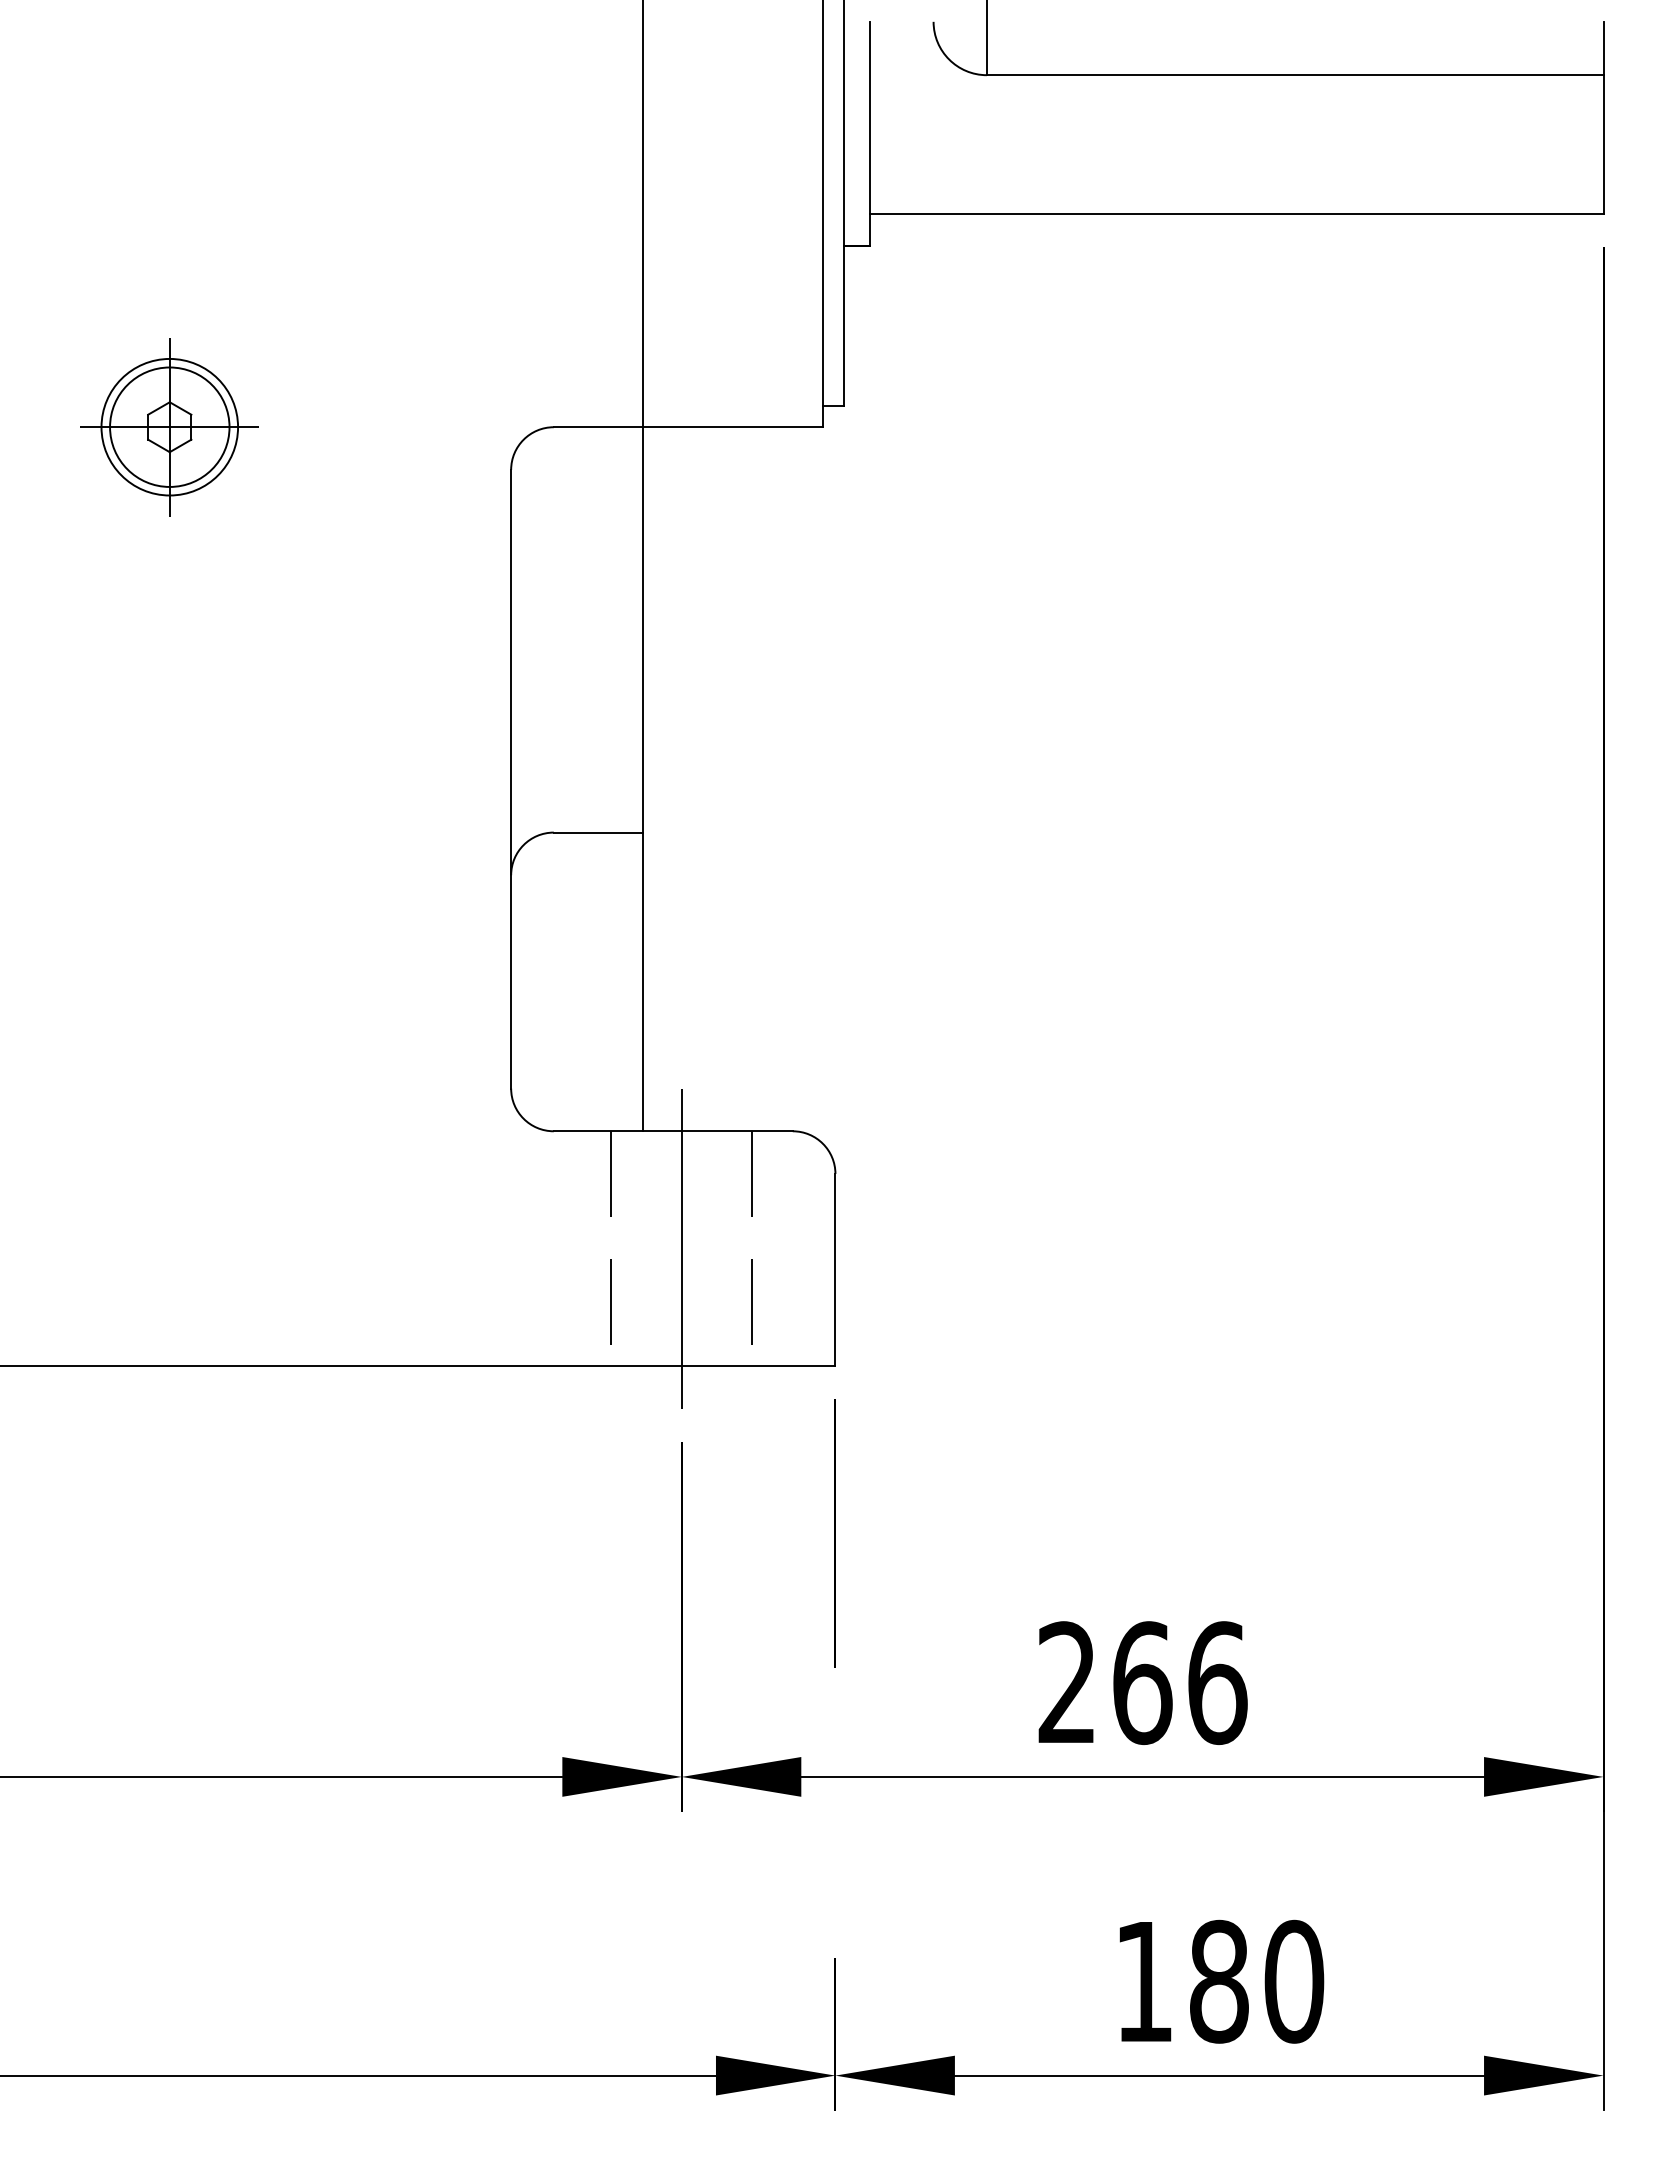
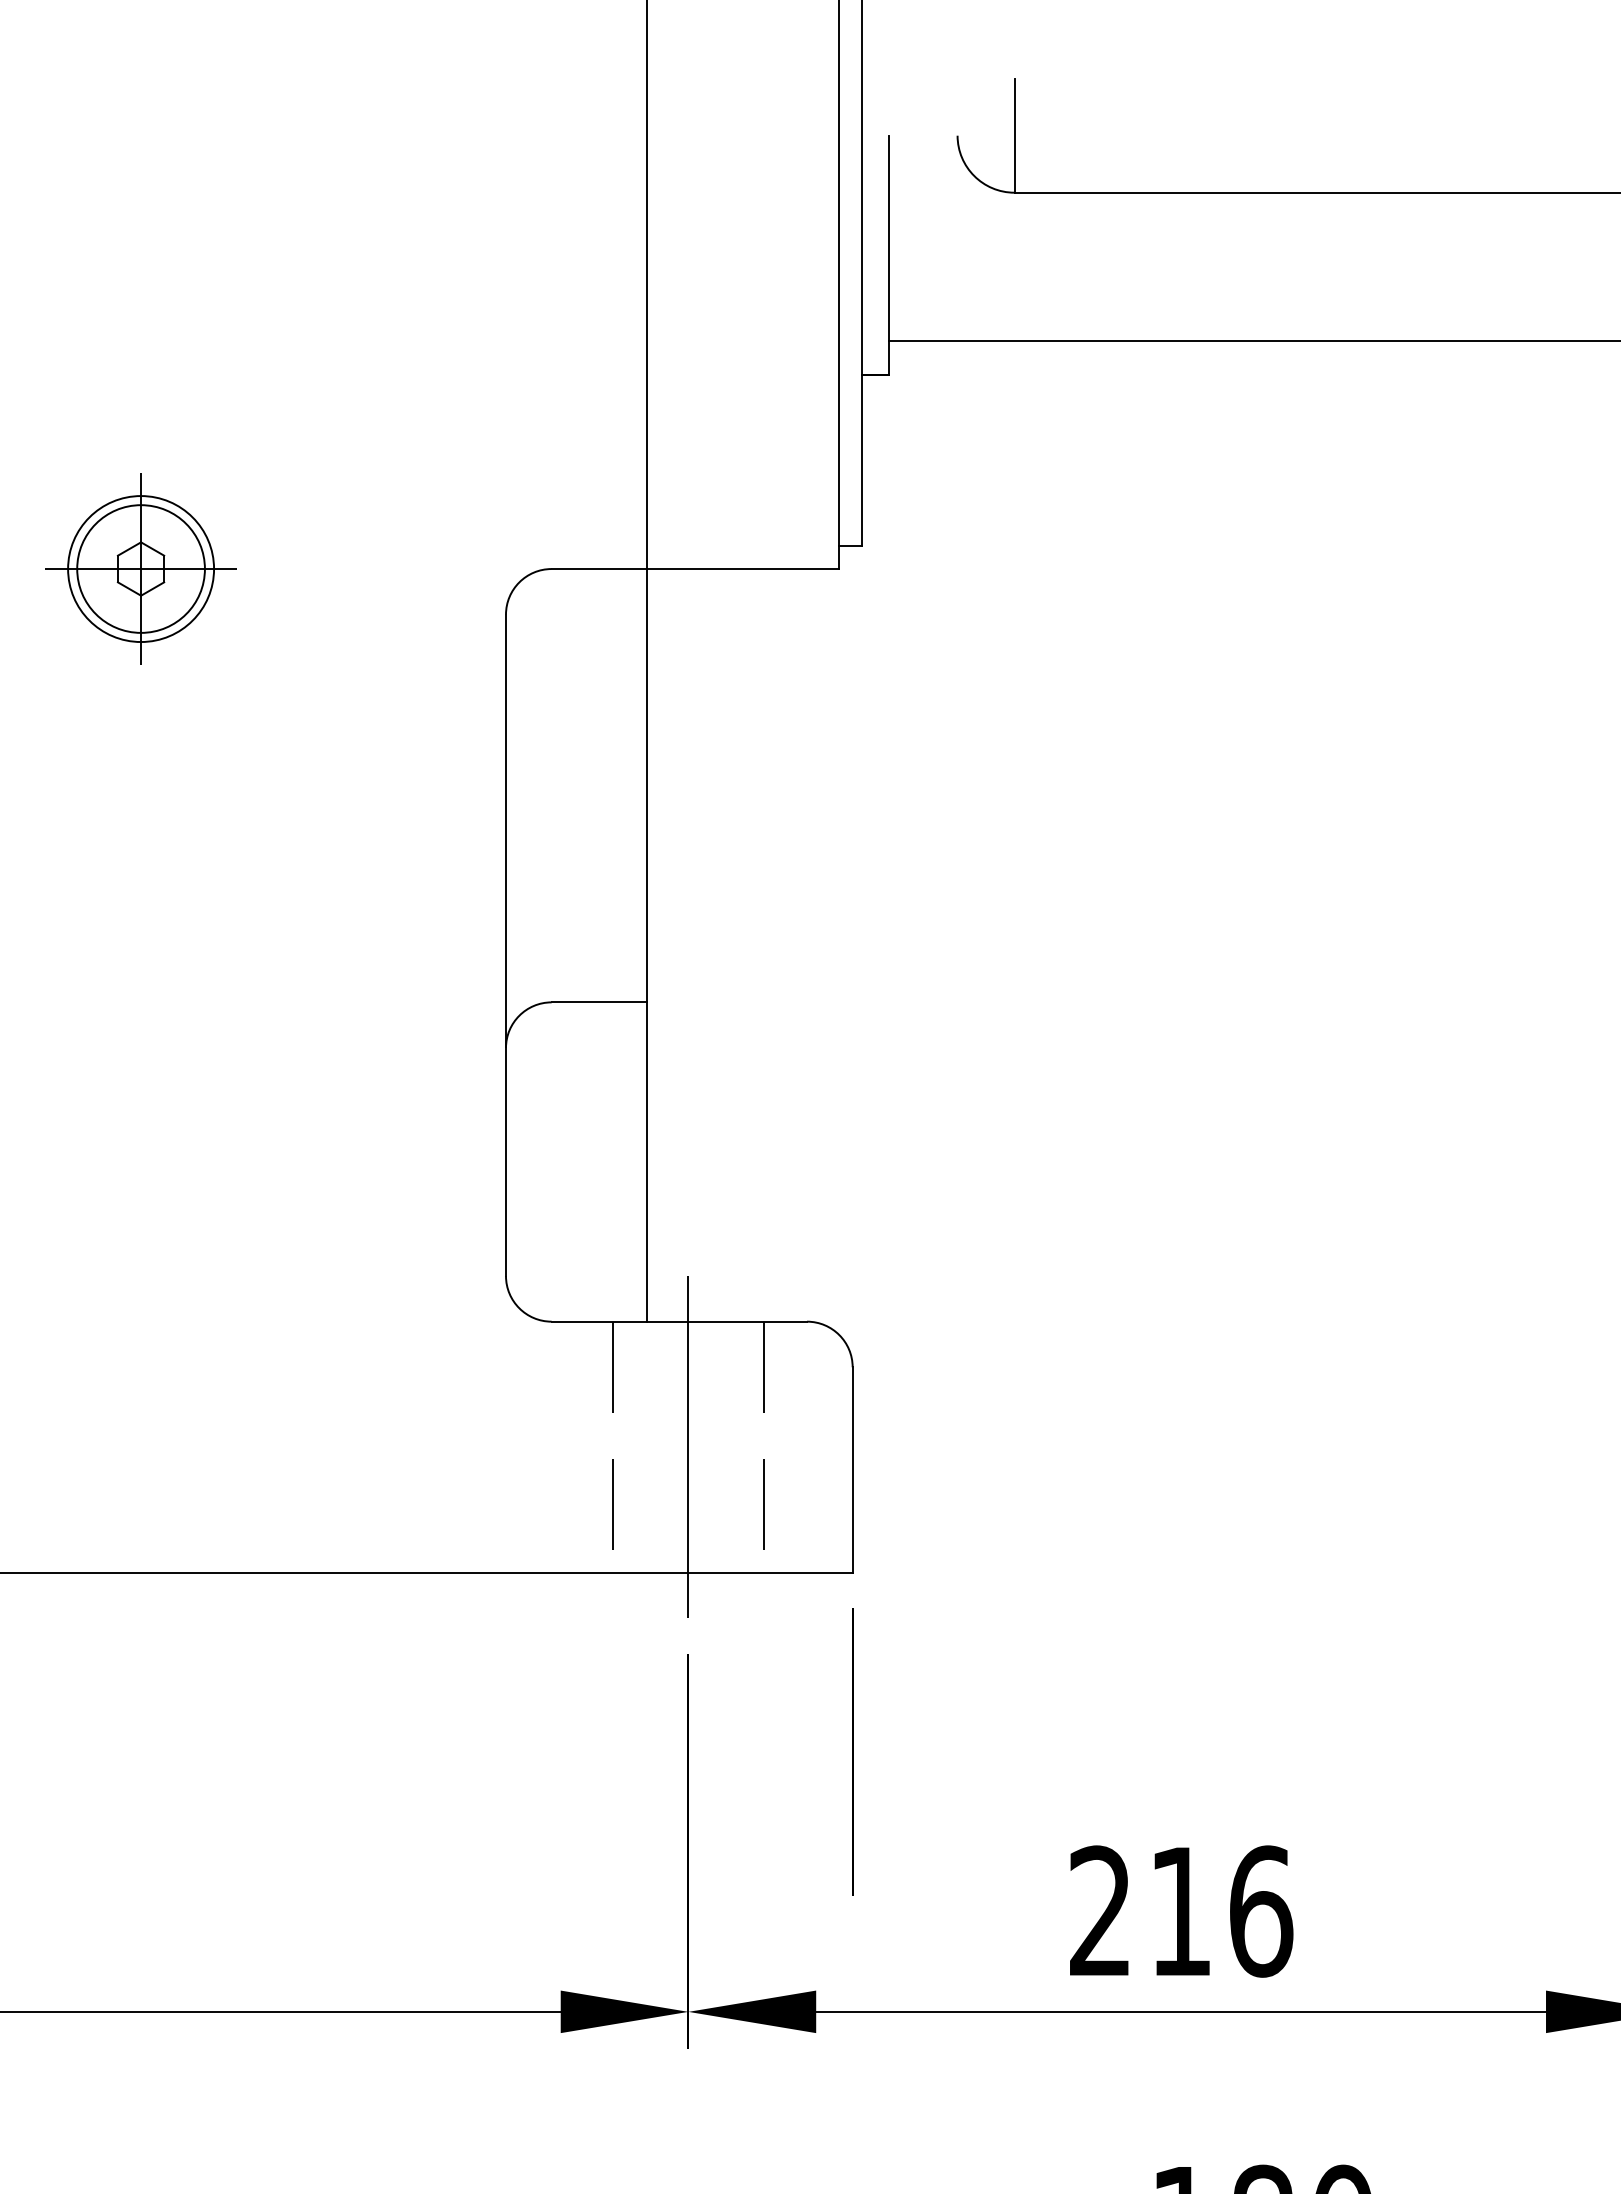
text: (1142, 1683) -> (1180, 1911), 266 -> 216

